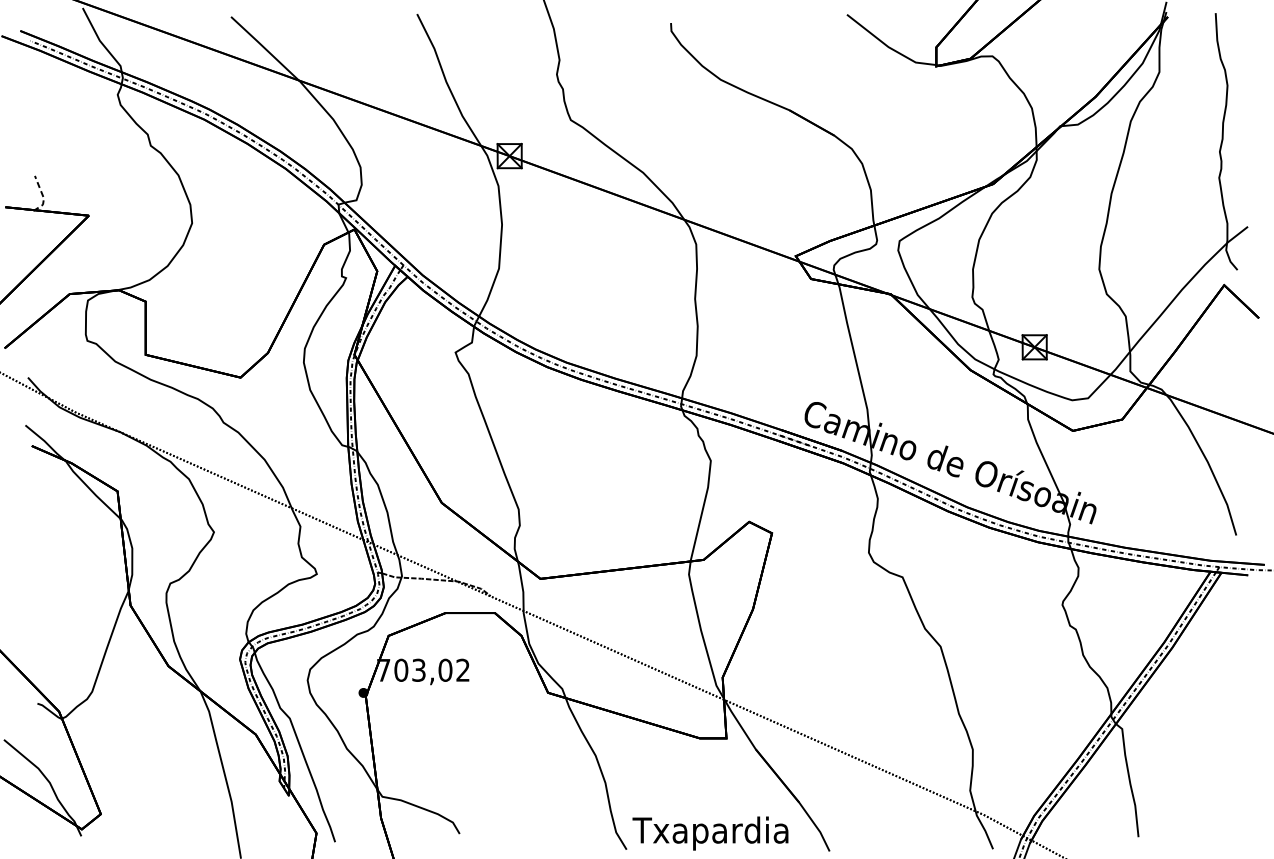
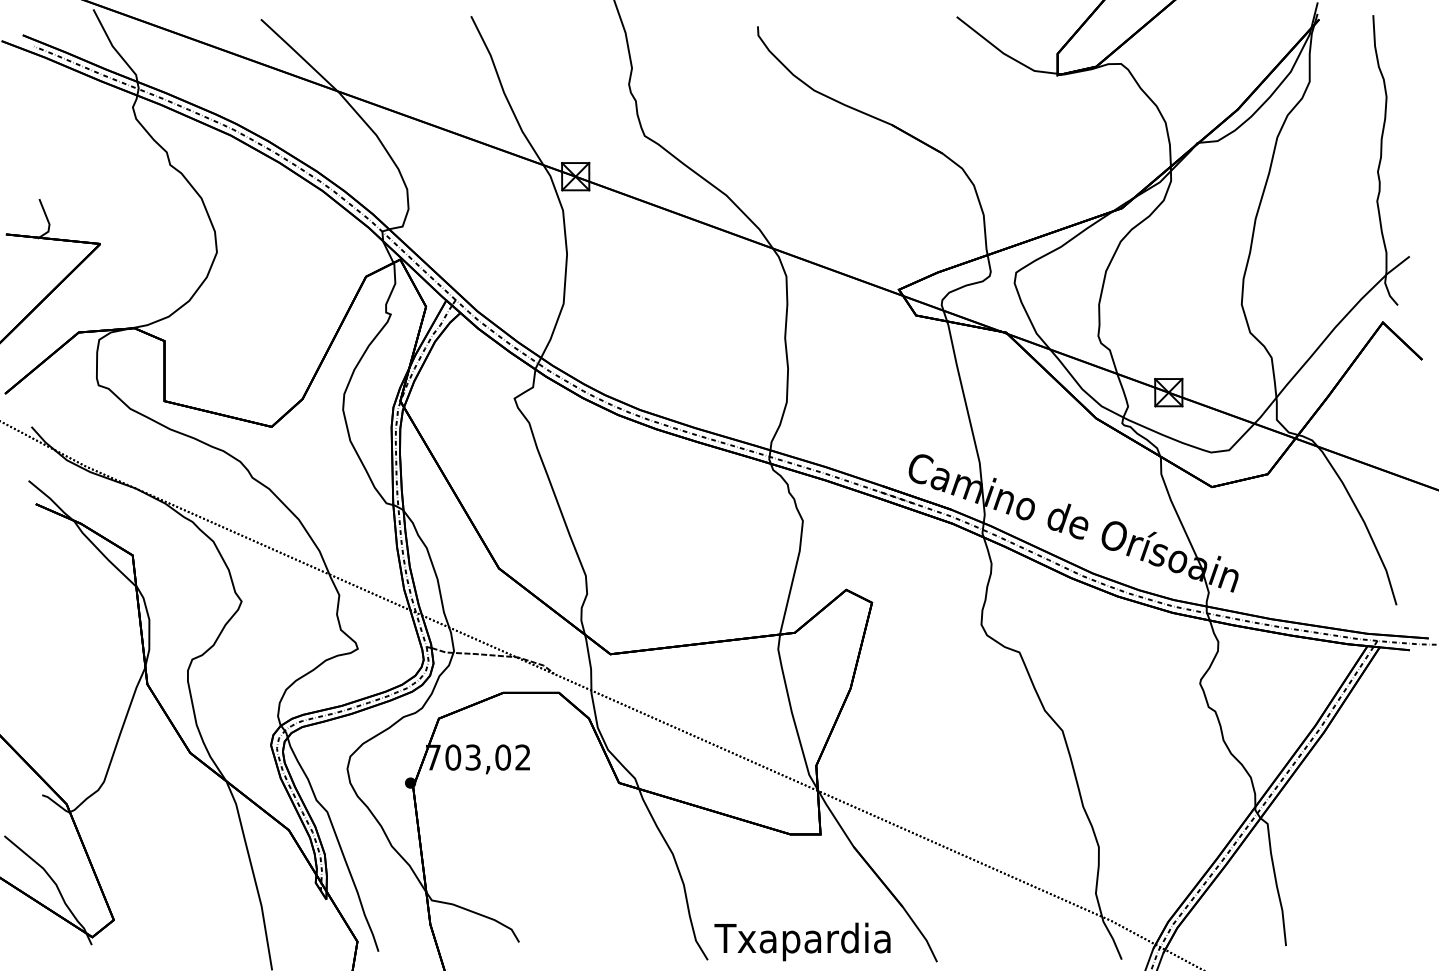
line: (43, 195) -> (48, 221), dashed -> solid

